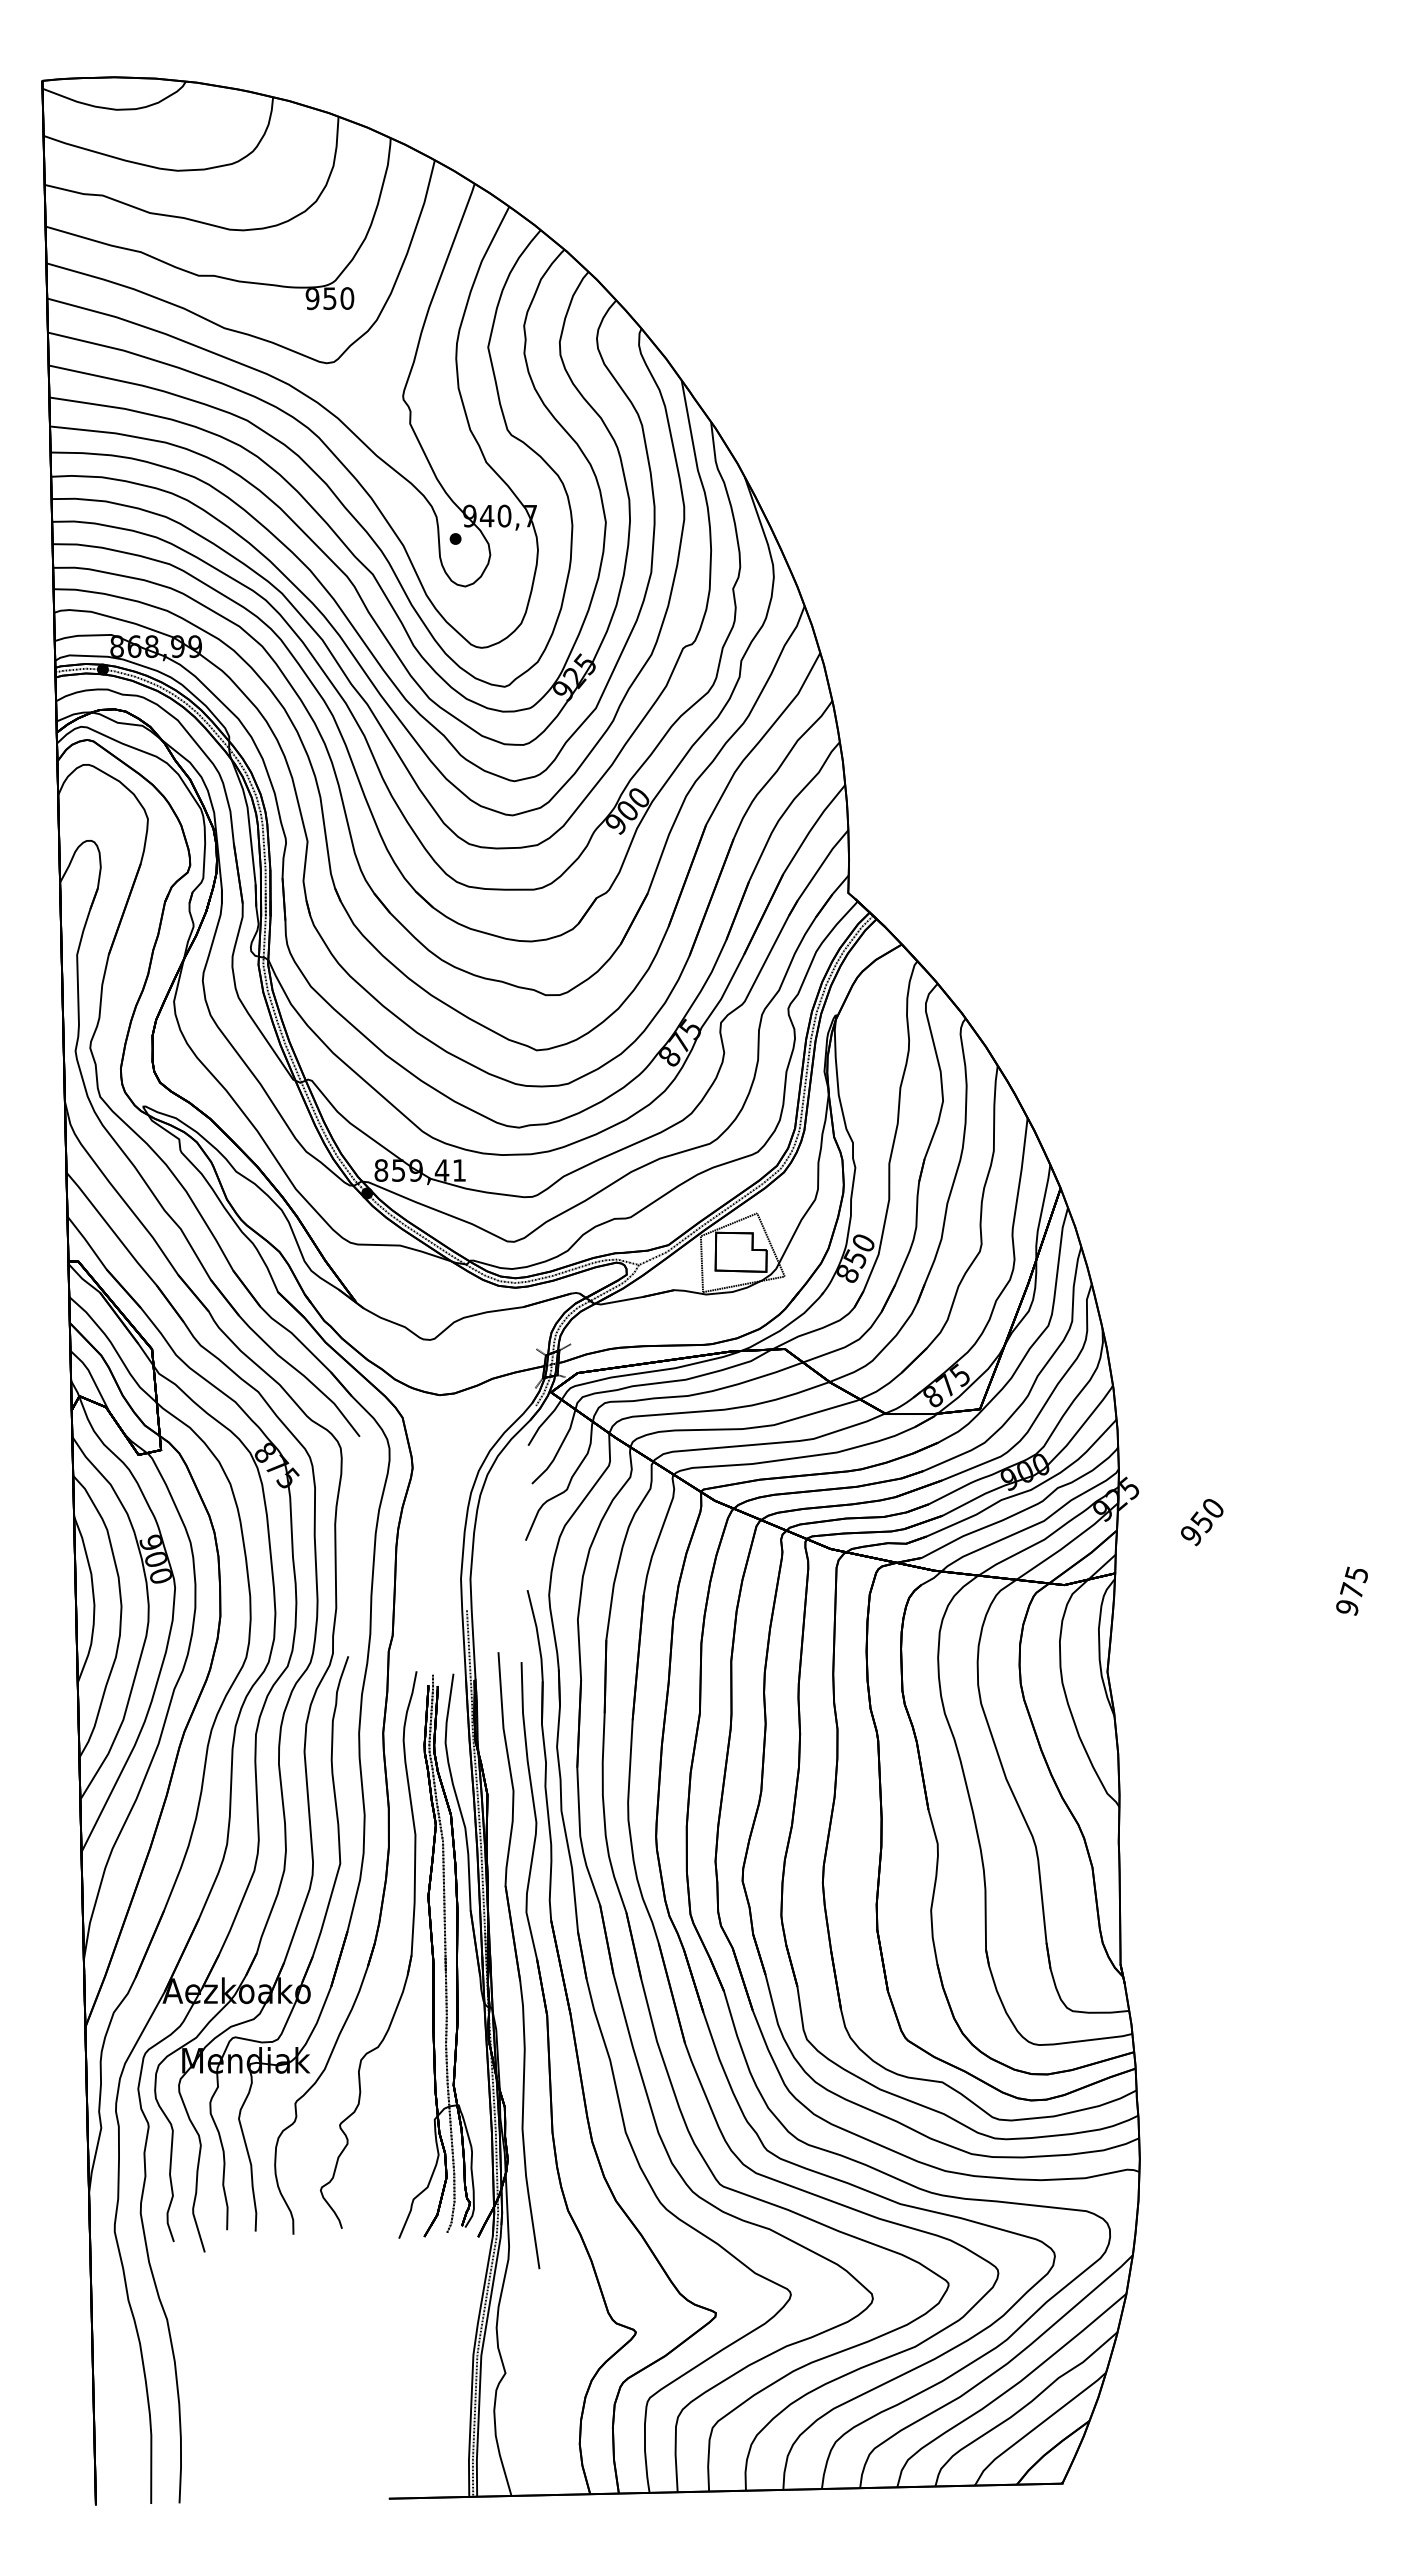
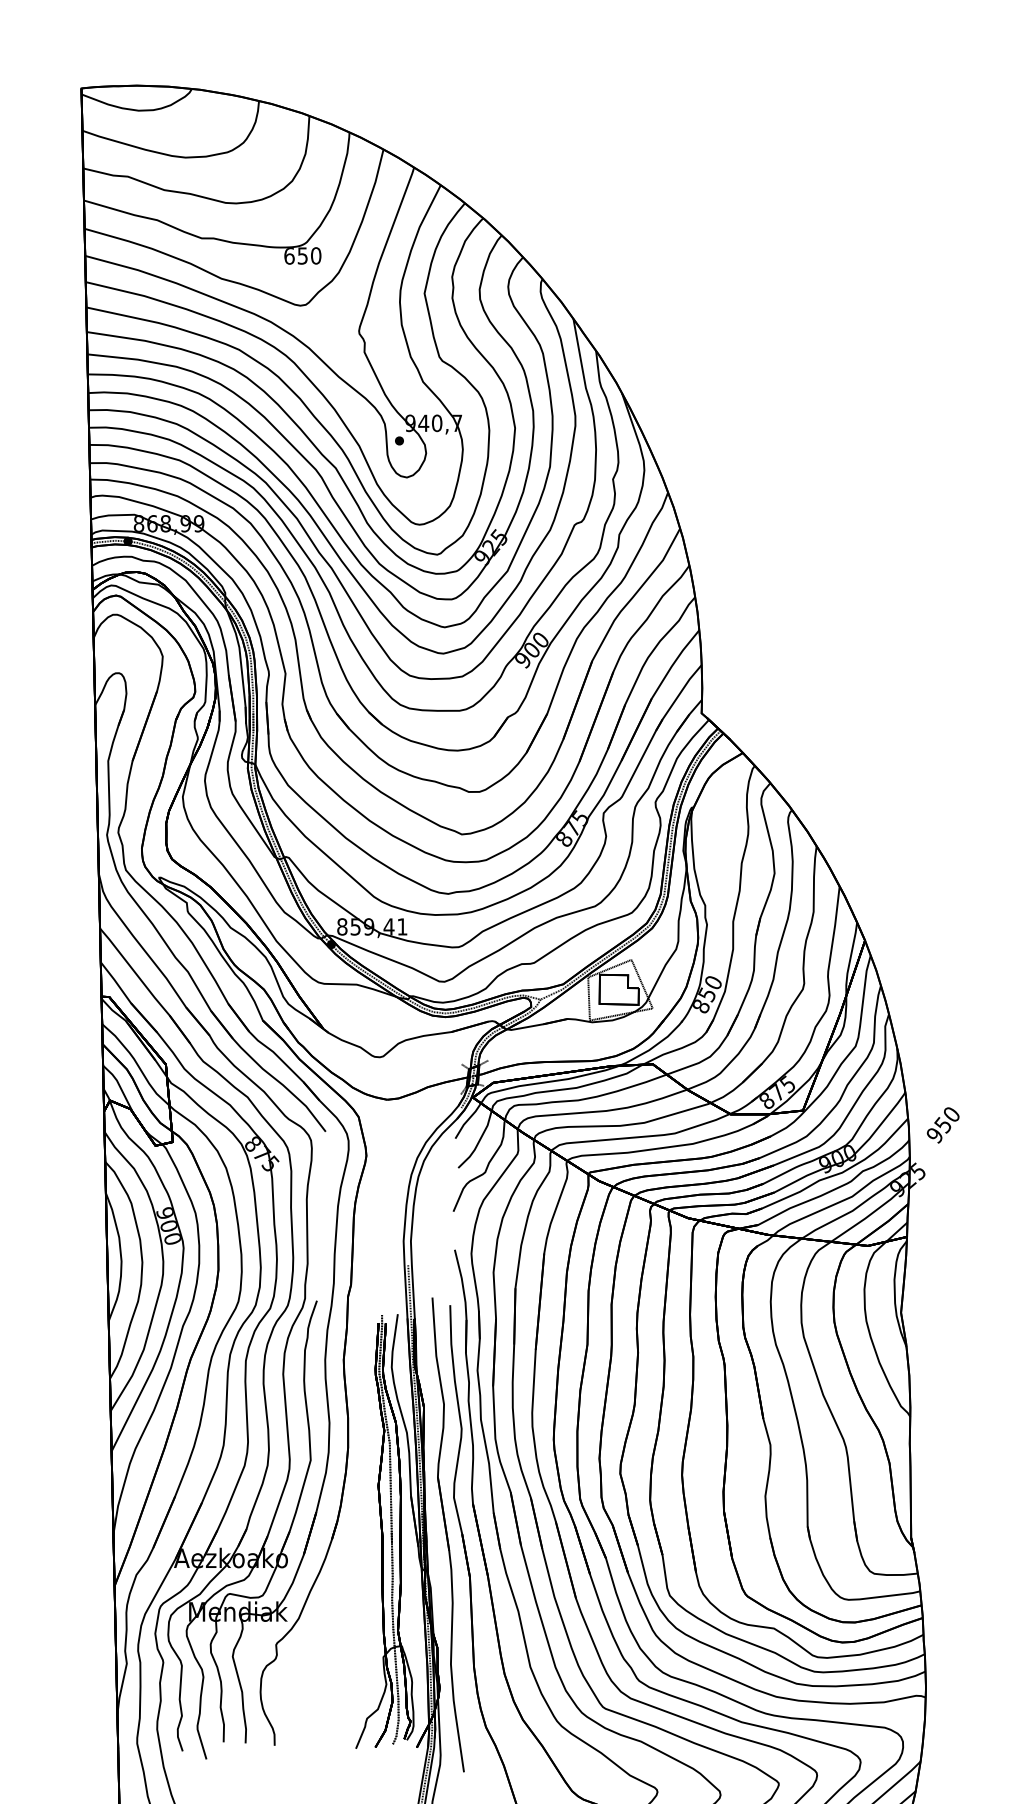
text: (312, 299) -> (289, 256), 950 -> 650
text: (1202, 1522) -> (943, 1125), moved
part: (410, 1951) -> (364, 1527), removed

